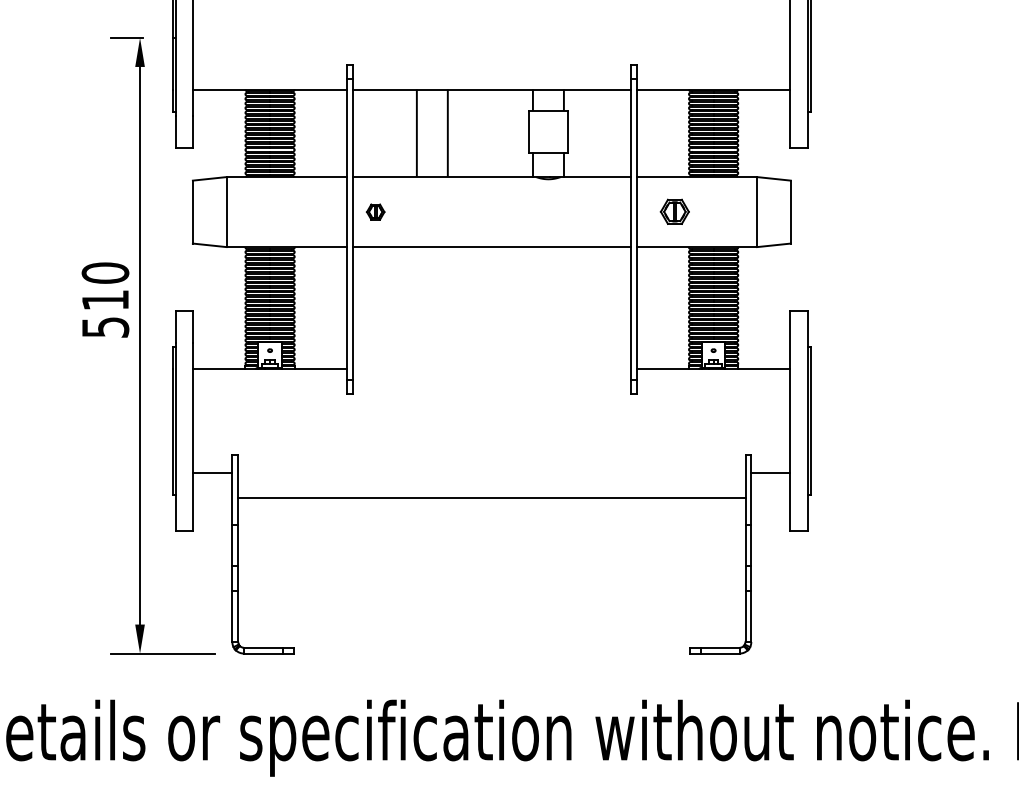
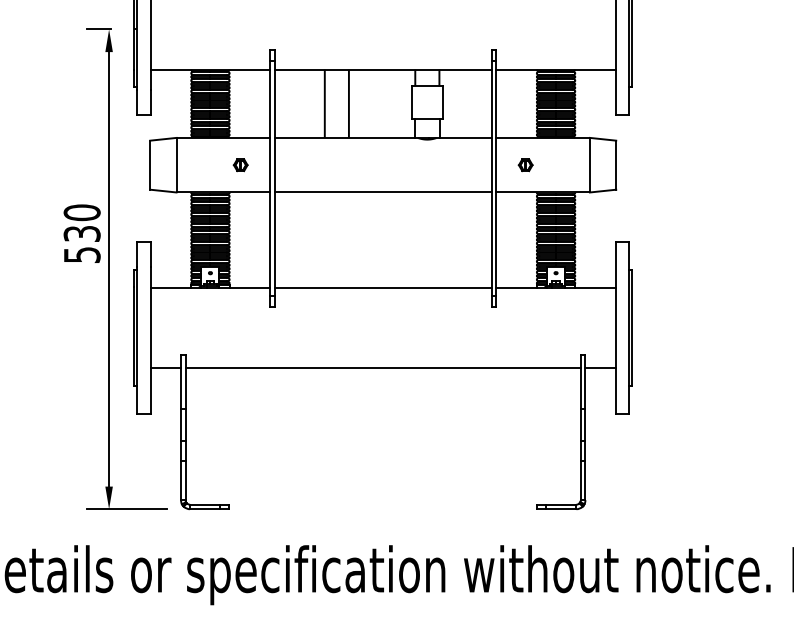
part: (375, 212) -> (240, 165), moved
part: (674, 212) -> (525, 165), size x0.62
text: (104, 299) -> (81, 233), 510 -> 530
line: (490, 369) -> (382, 287), added
line: (490, 498) -> (382, 368), moved

